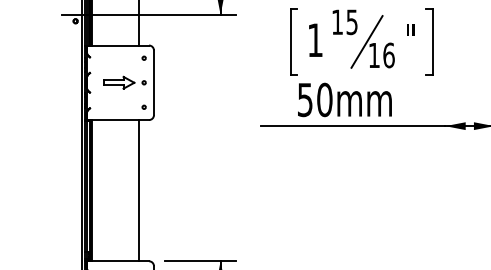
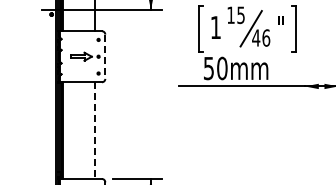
text: (374, 54) -> (256, 37), 16 -> 46
line: (154, 83) -> (105, 57), solid -> dashed
line: (139, 191) -> (95, 131), solid -> dashed

